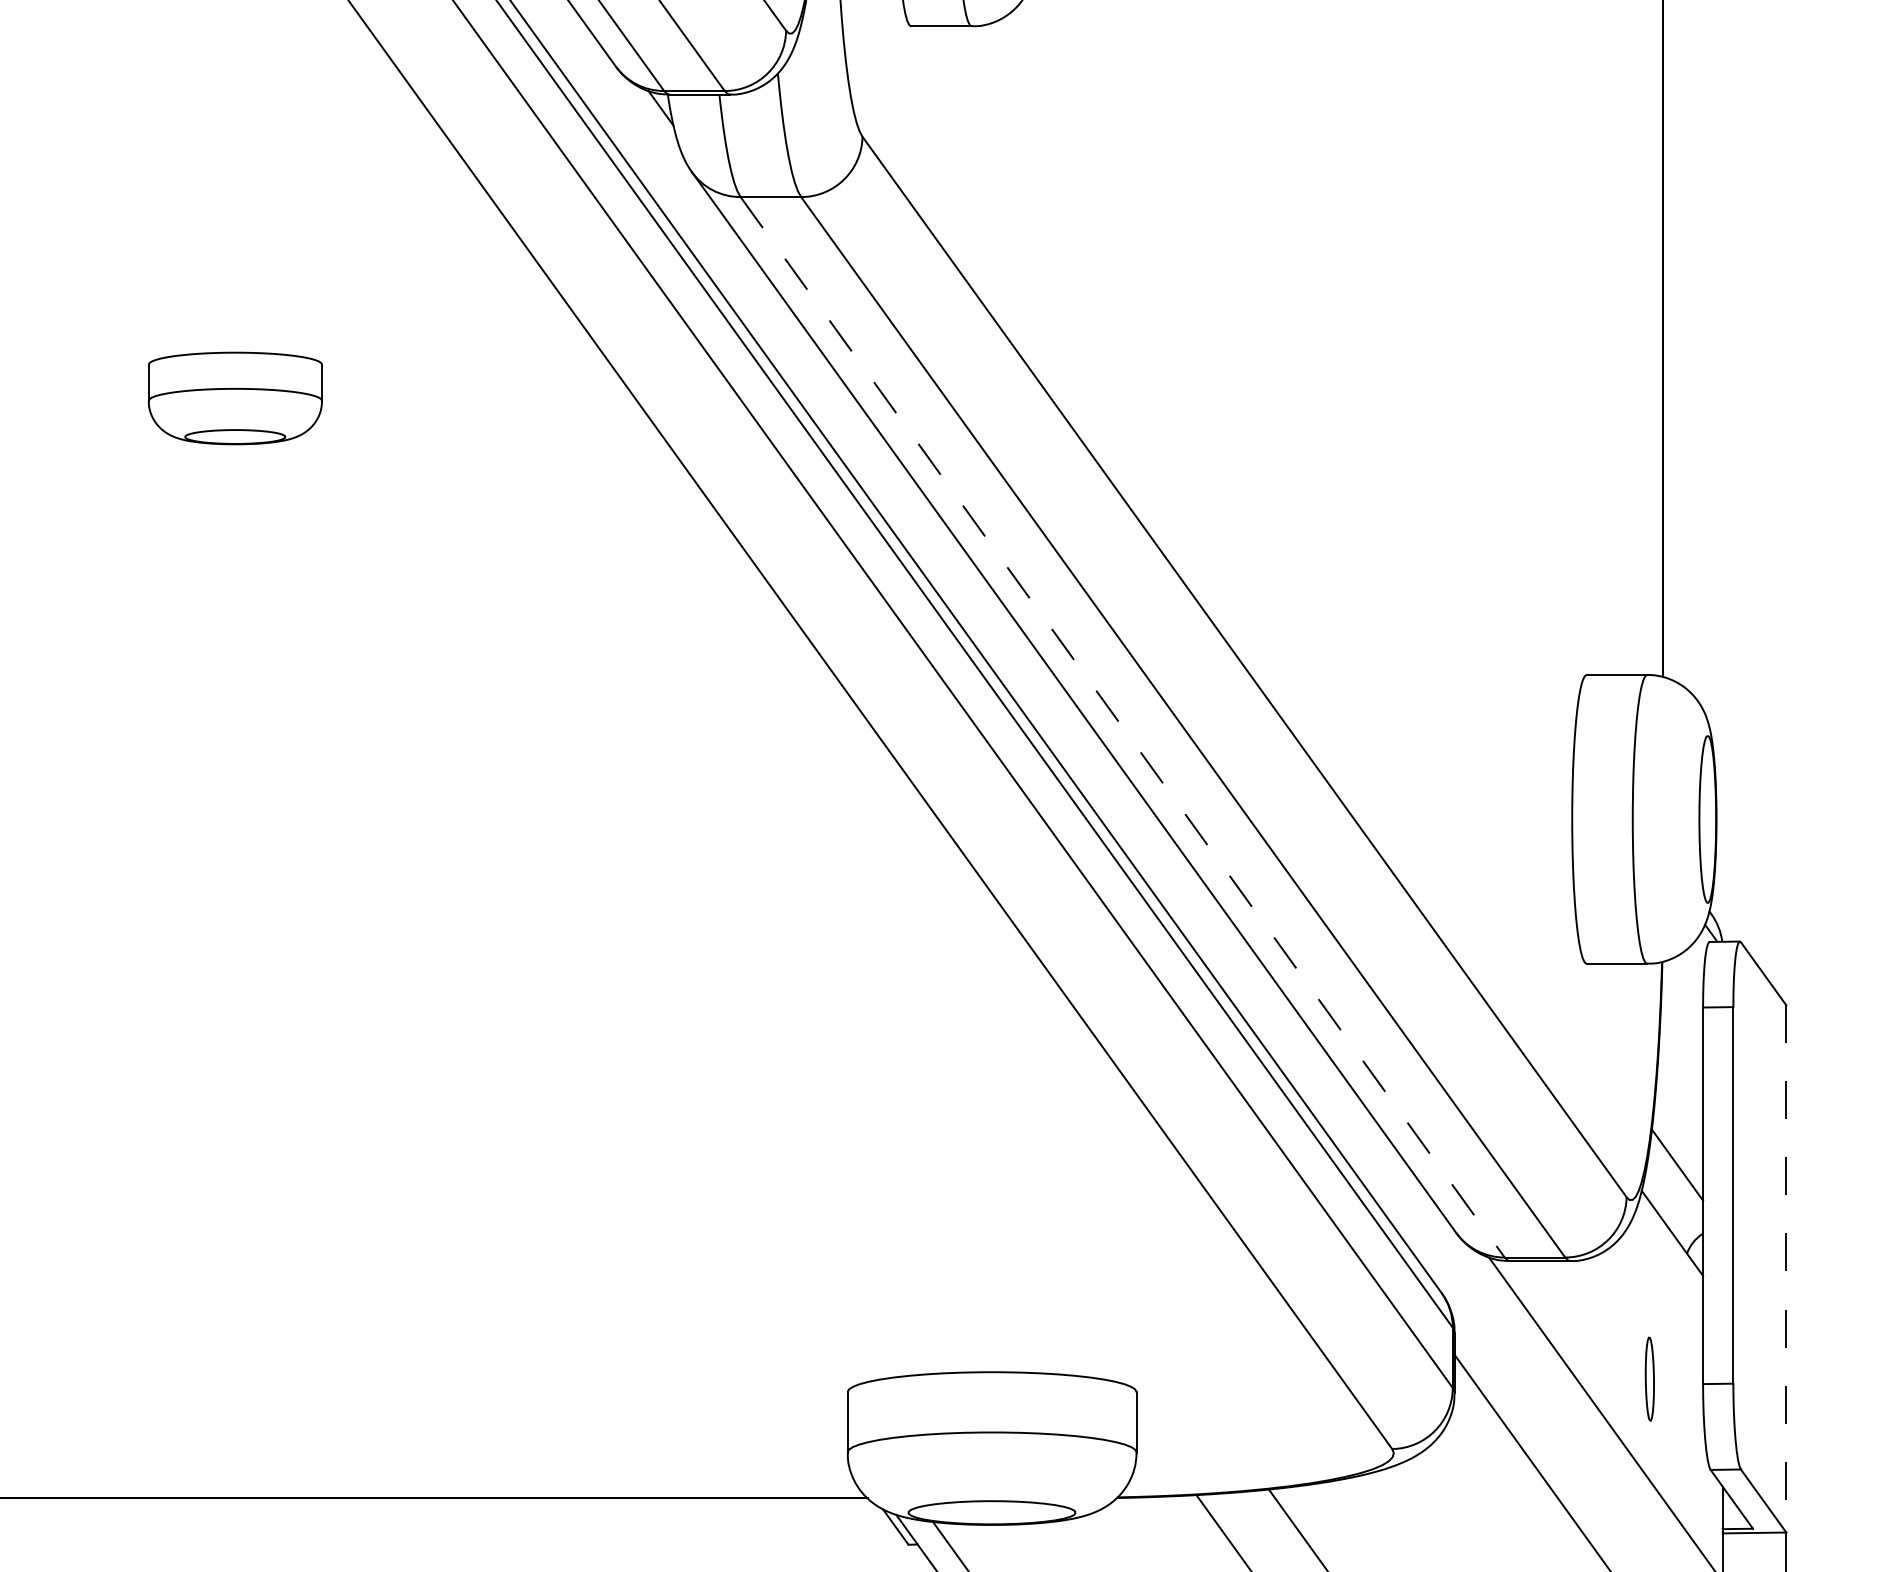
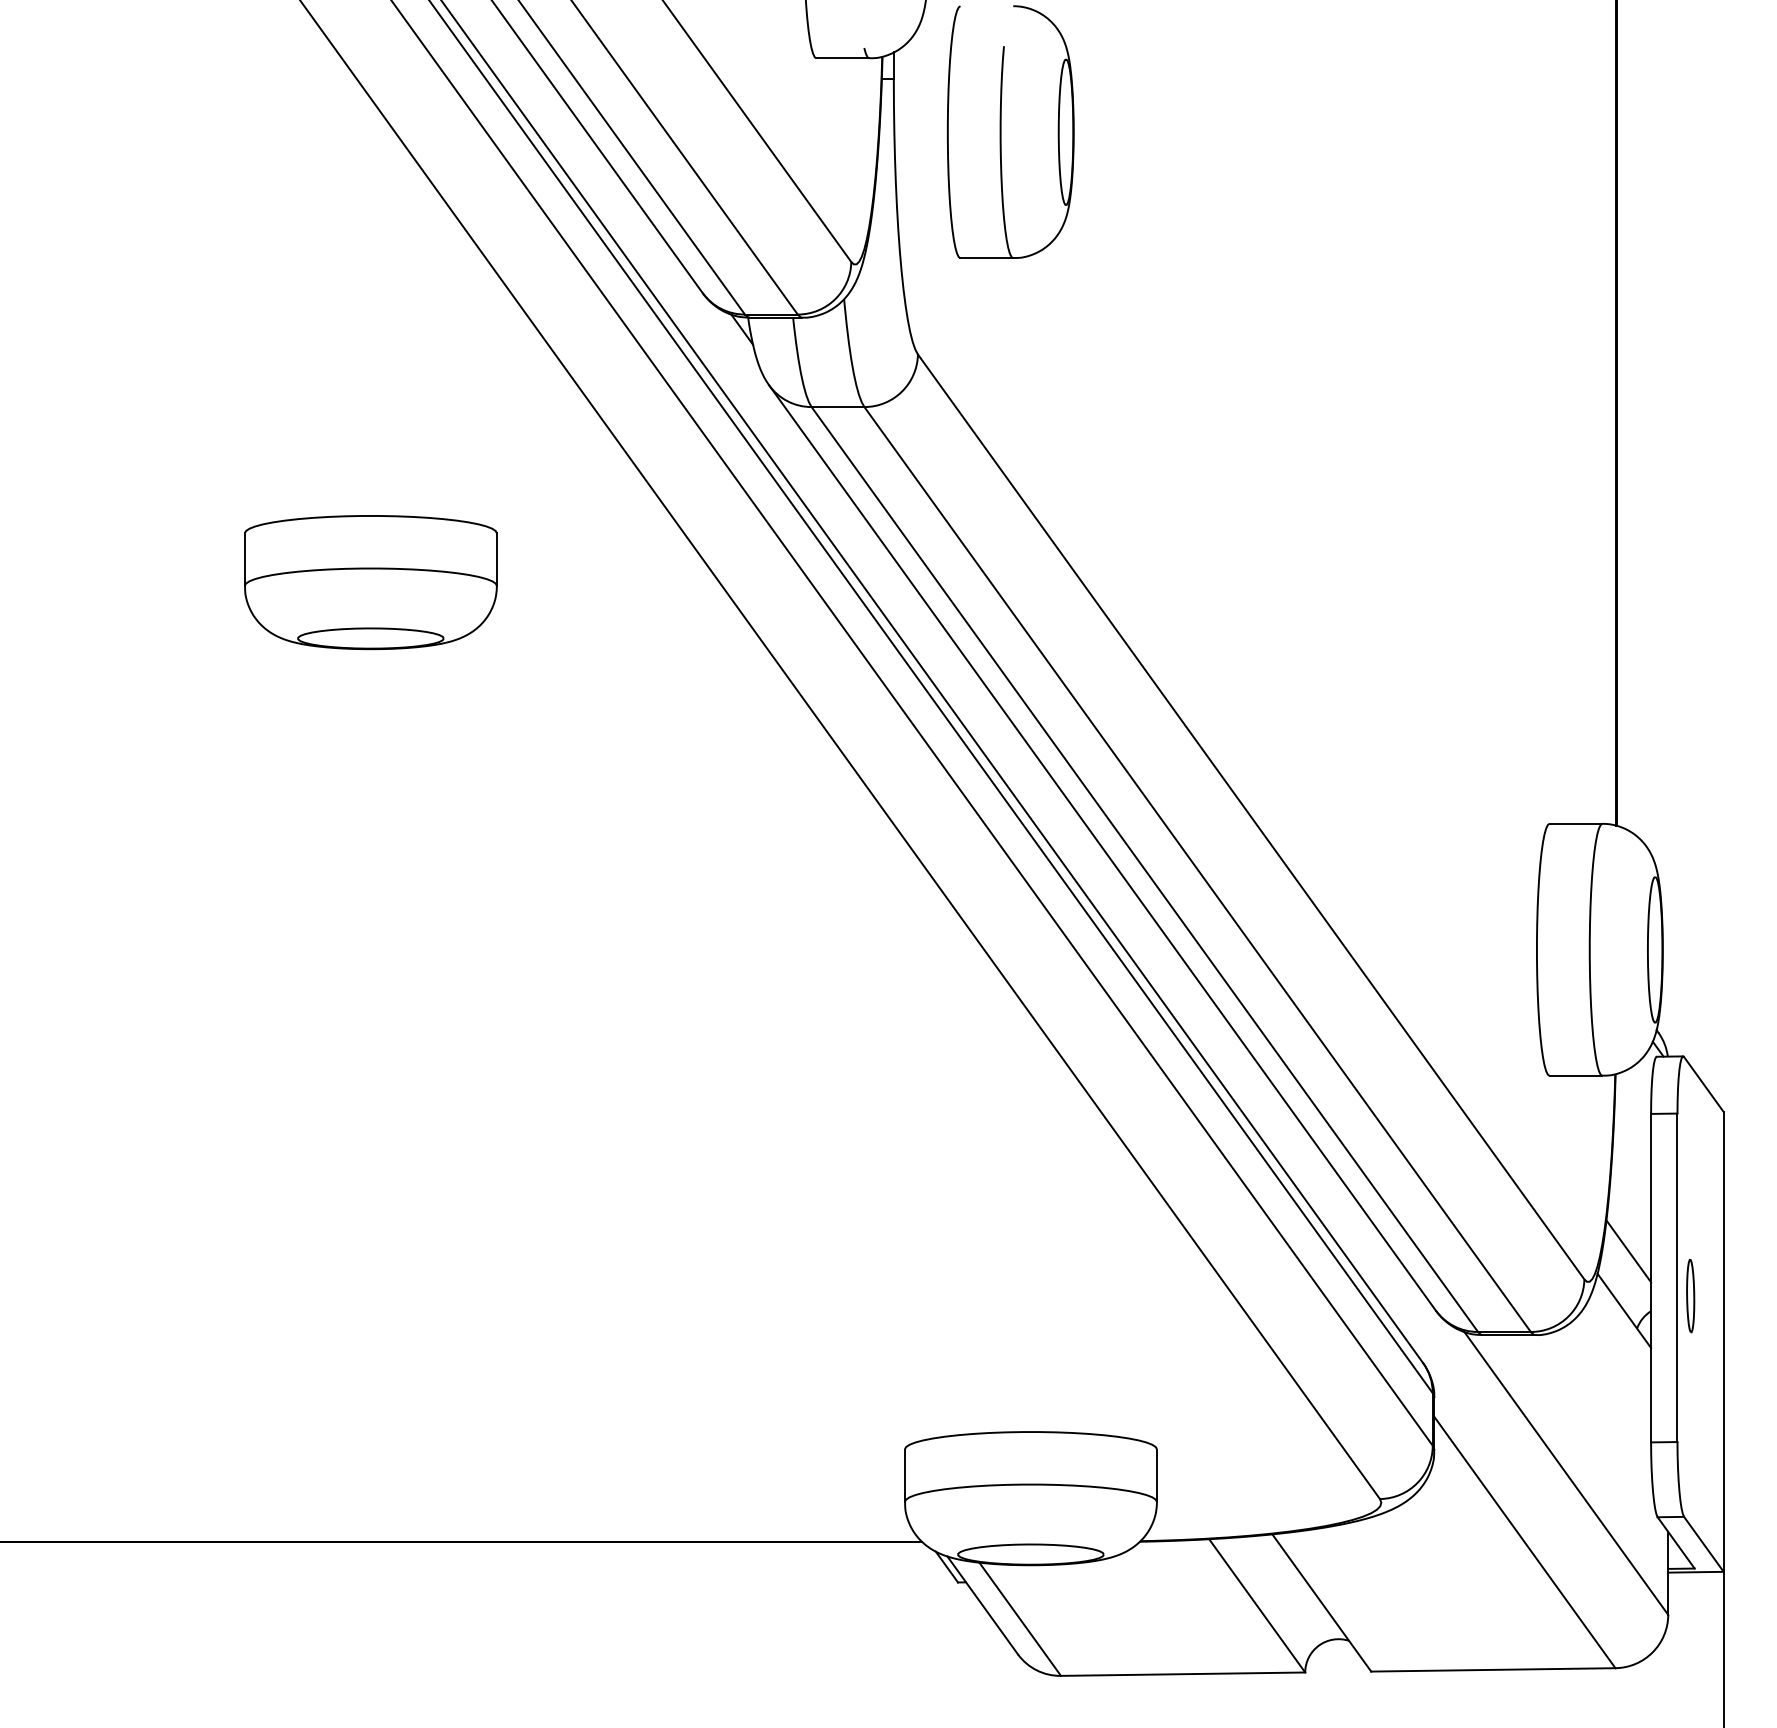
part: (234, 398) -> (370, 582), size x1.67
line: (1123, 727) -> (1145, 869), dashed -> solid
line: (1786, 1268) -> (1723, 1341), dashed -> solid
part: (1649, 1379) -> (1690, 1296), moved

